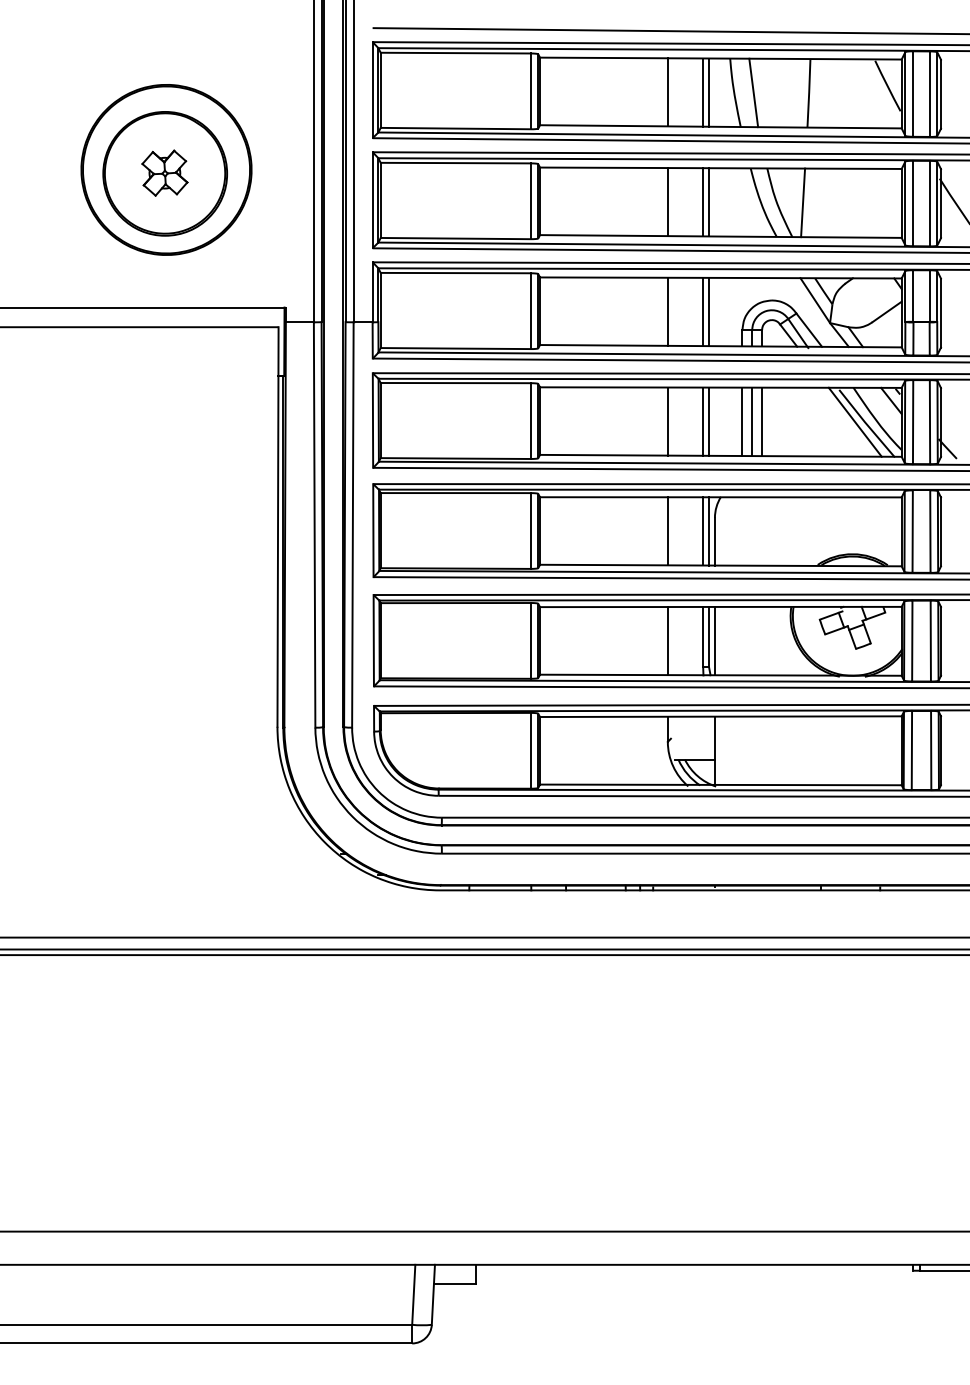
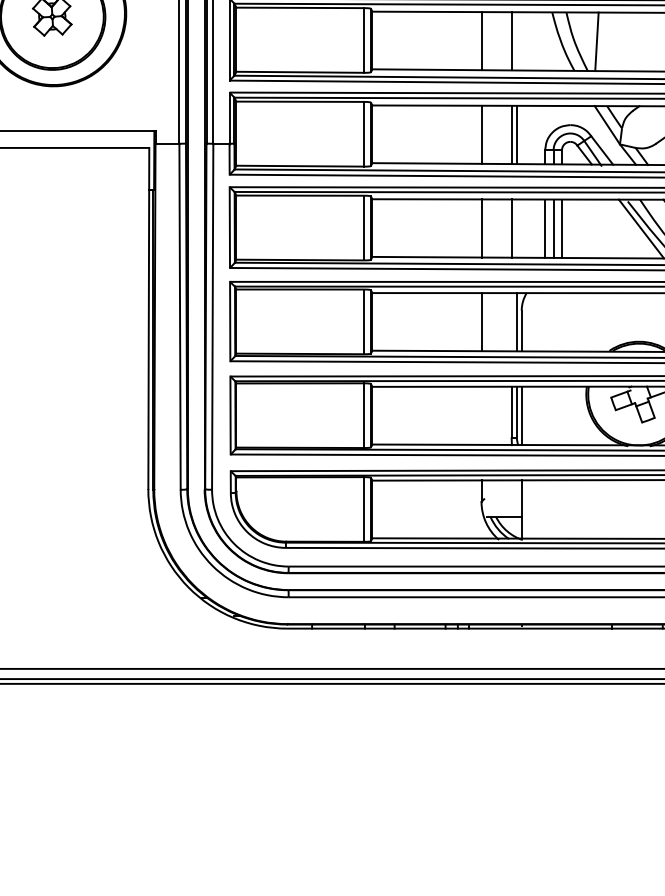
line: (709, 202) -> (517, 41), removed
line: (709, 421) -> (517, 228), removed
line: (703, 531) -> (511, 322), removed
line: (667, 641) -> (481, 416), removed

